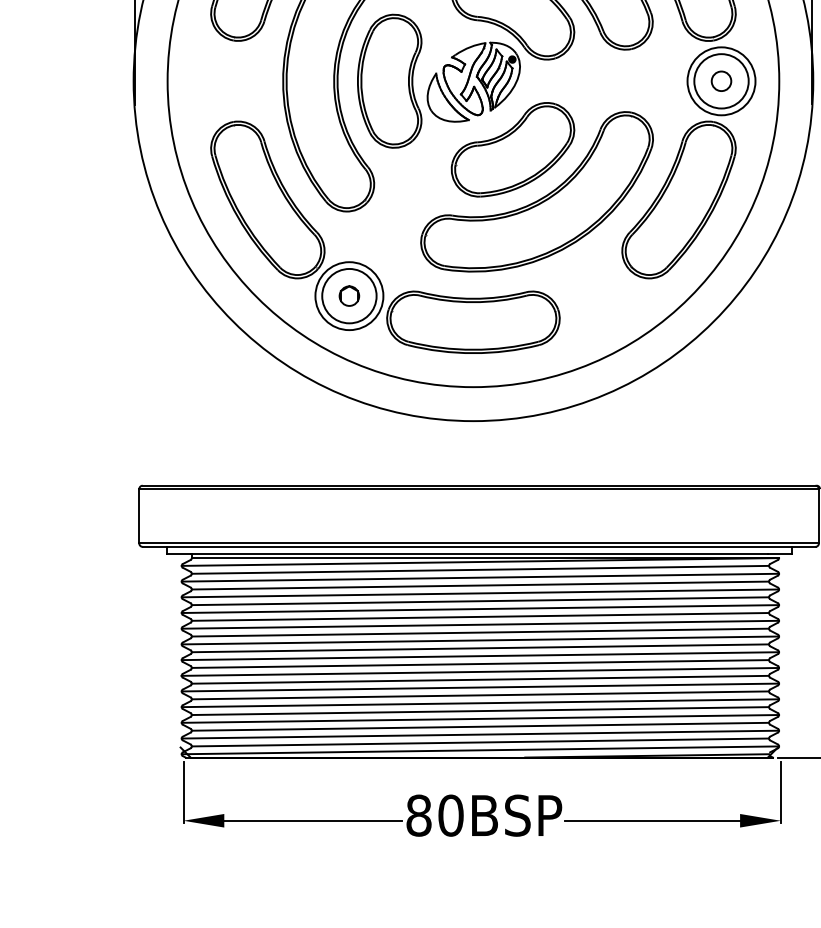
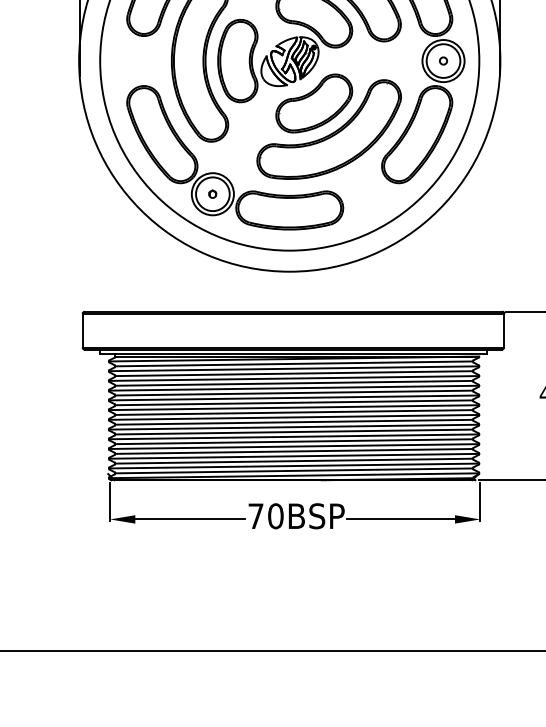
circle: (721, 80) -> (443, 60), size x0.6
circle: (348, 296) -> (212, 194), size x0.6
text: (418, 816) -> (255, 516), 80BSP -> 70BSP

